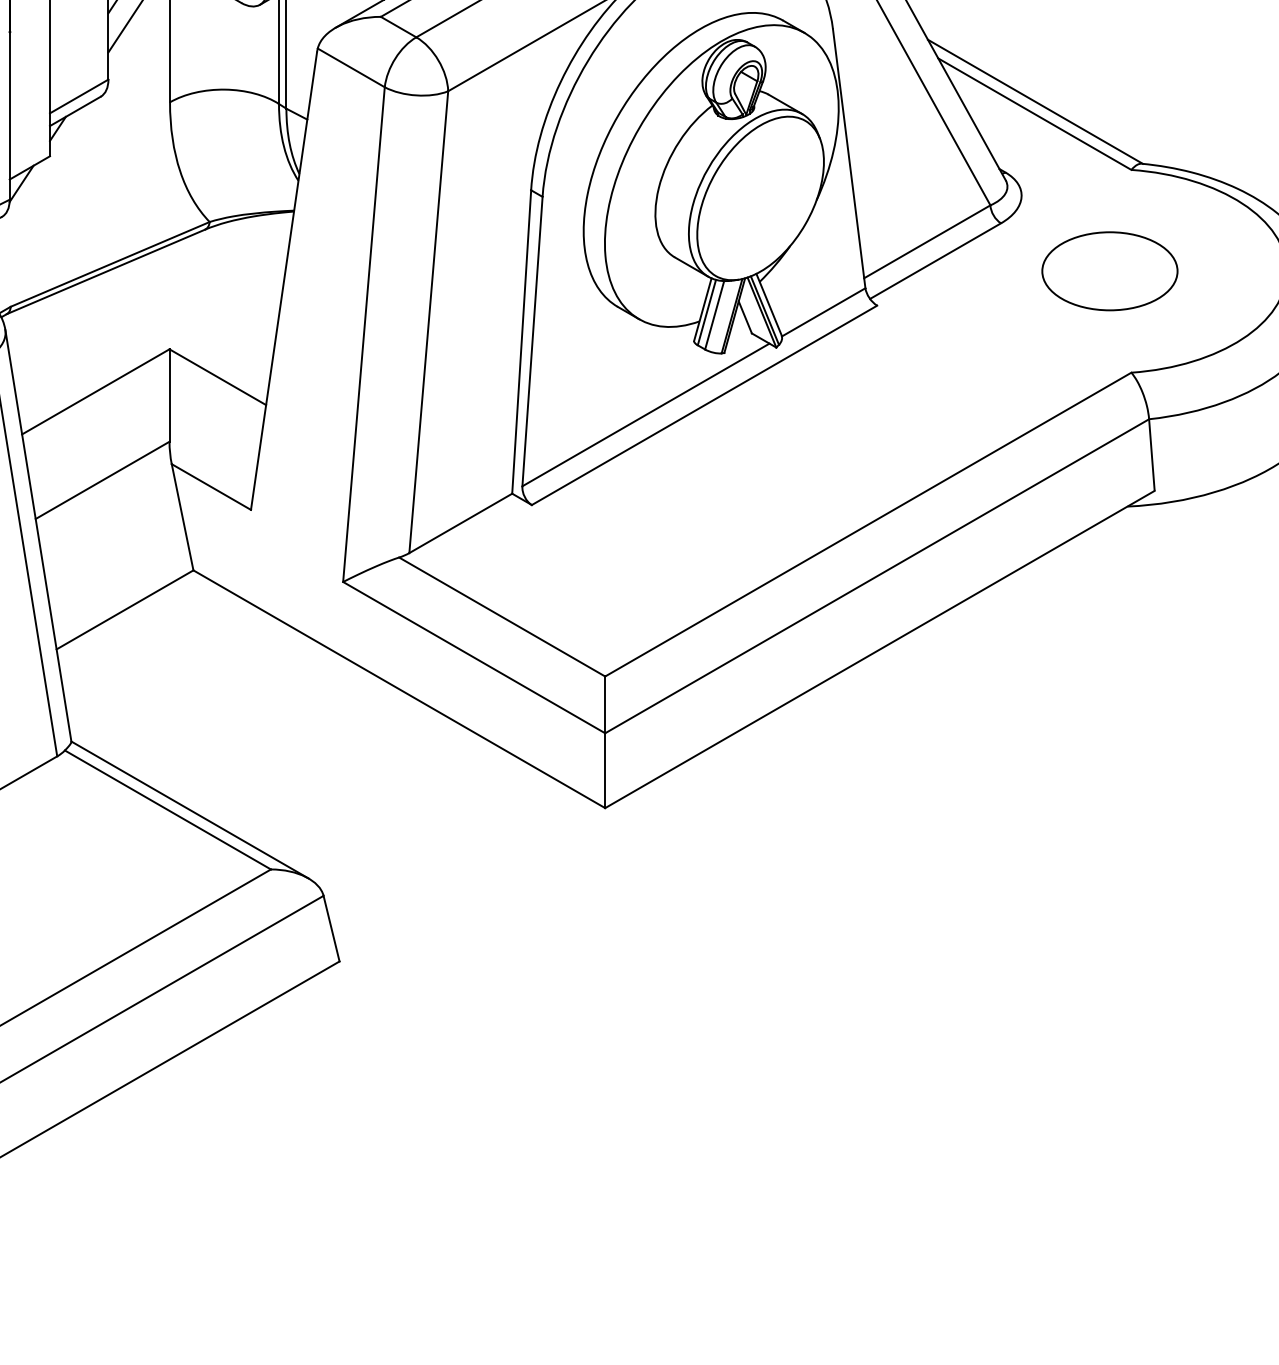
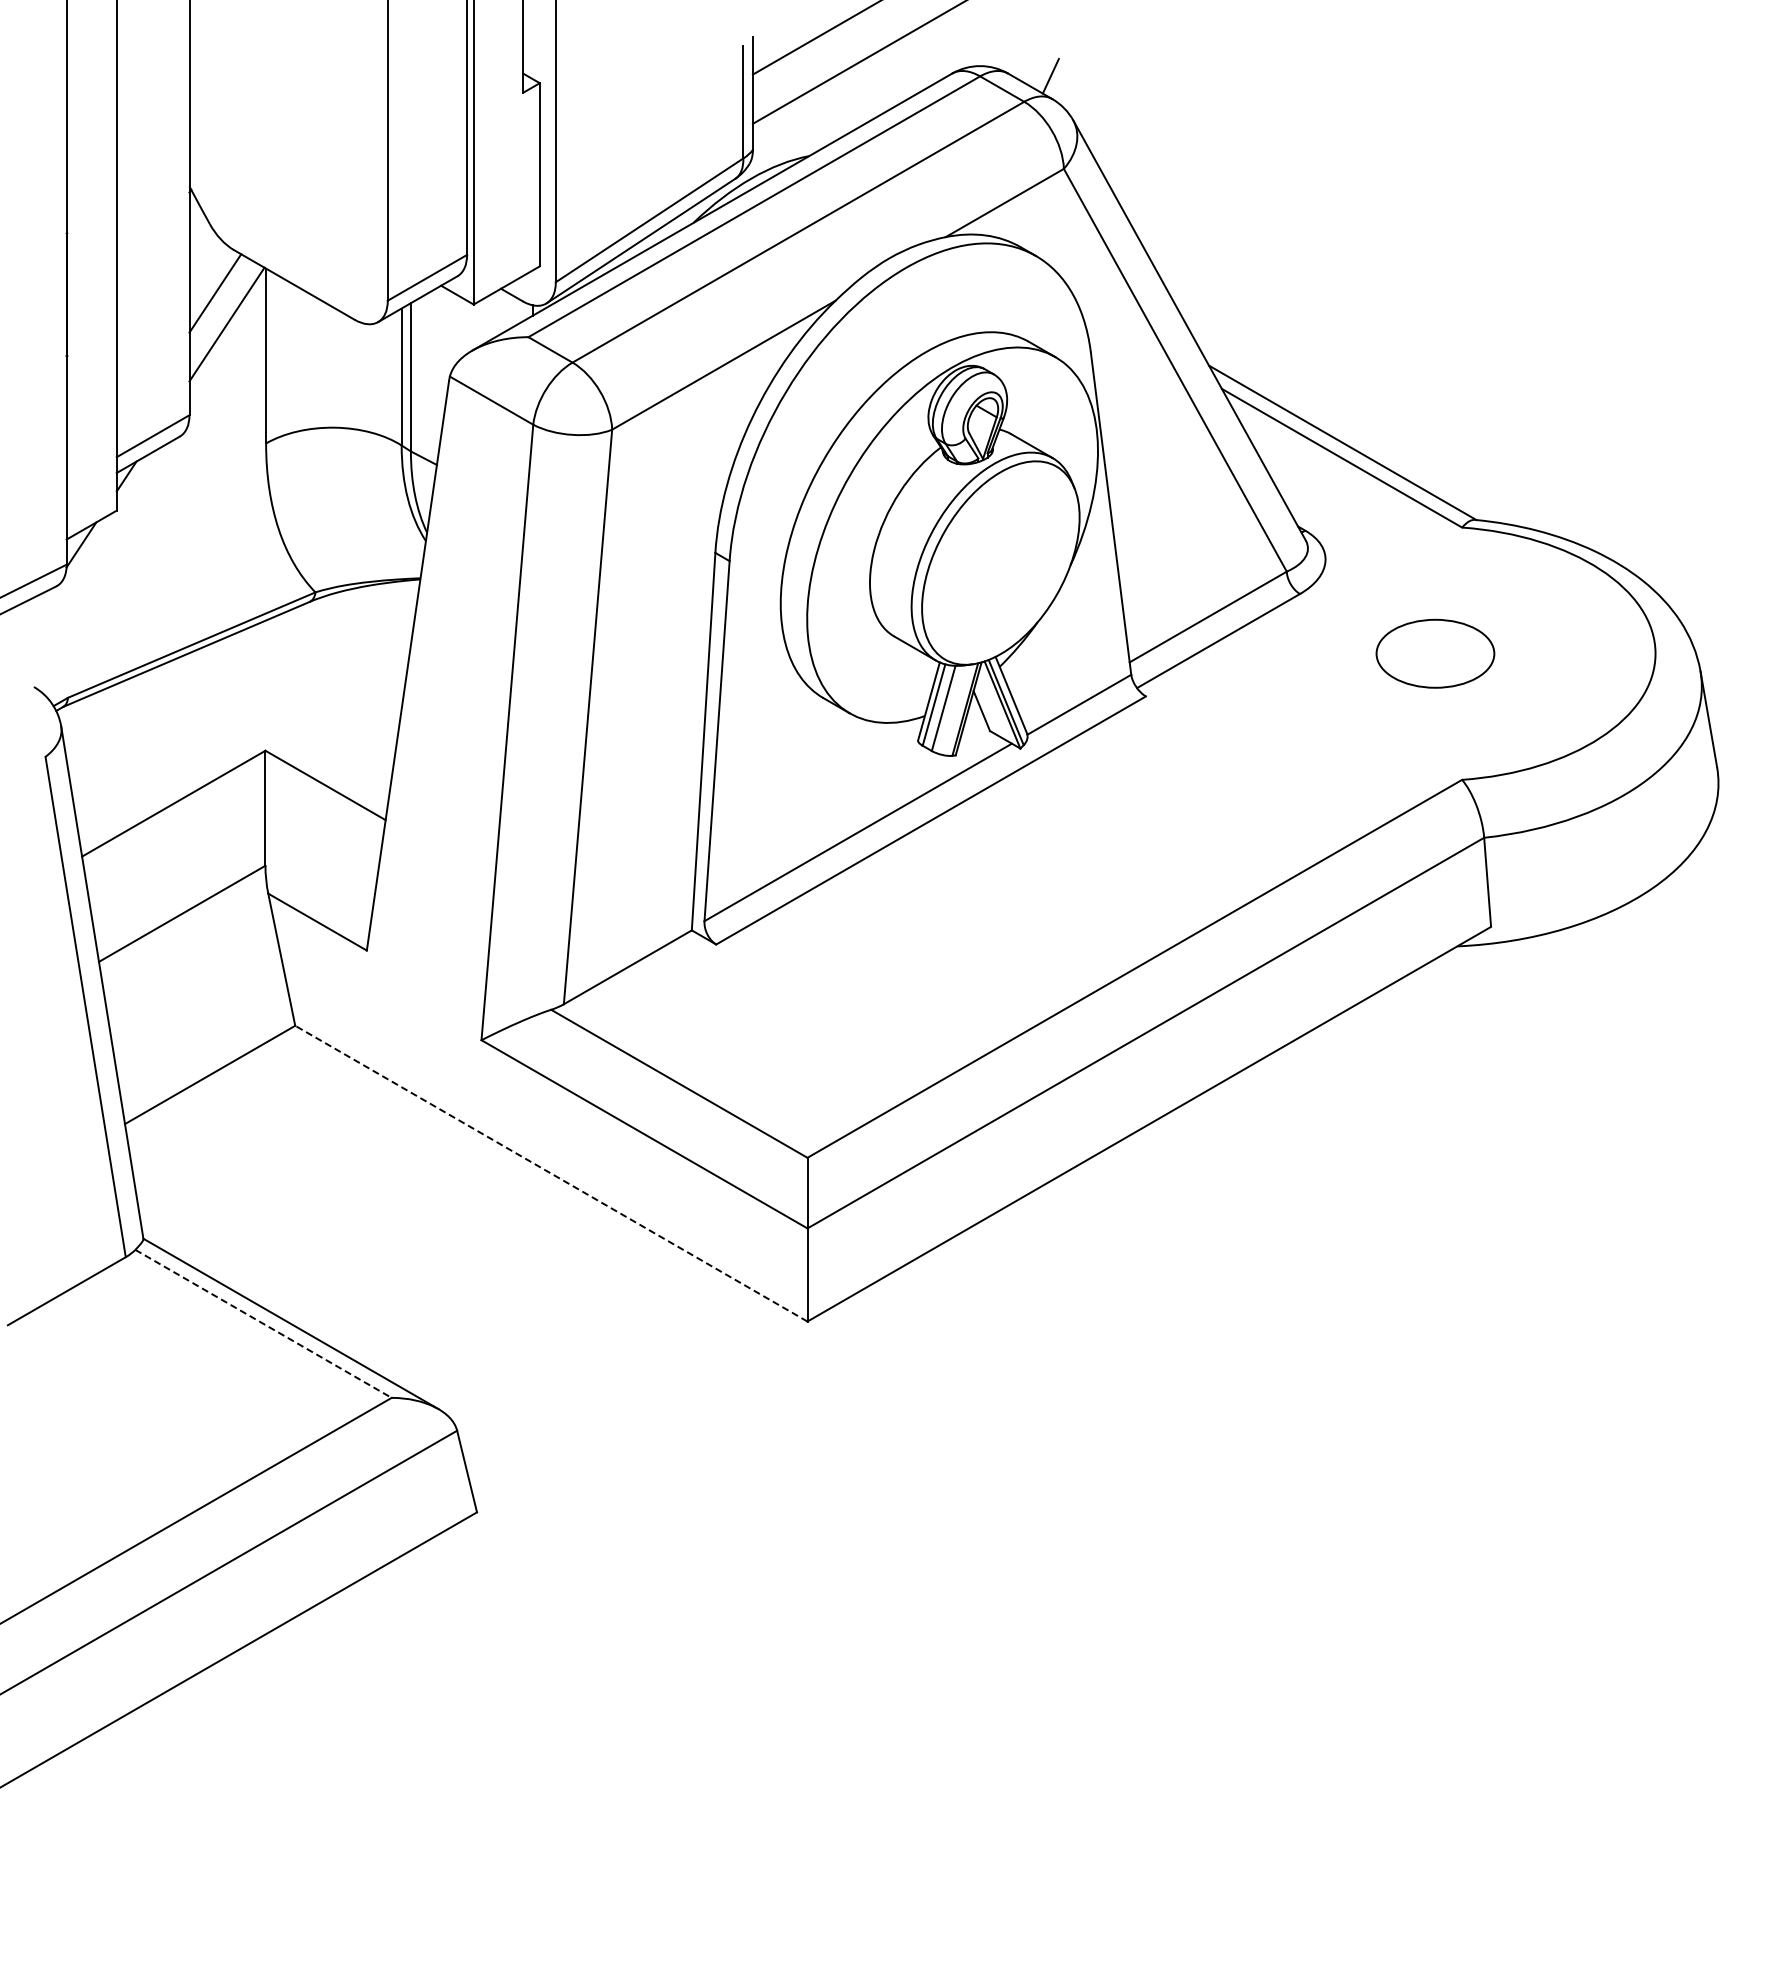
part: (1109, 271) -> (1435, 653), size x0.7
line: (399, 689) -> (551, 1173), solid -> dashed
line: (167, 809) -> (263, 1323), solid -> dashed

